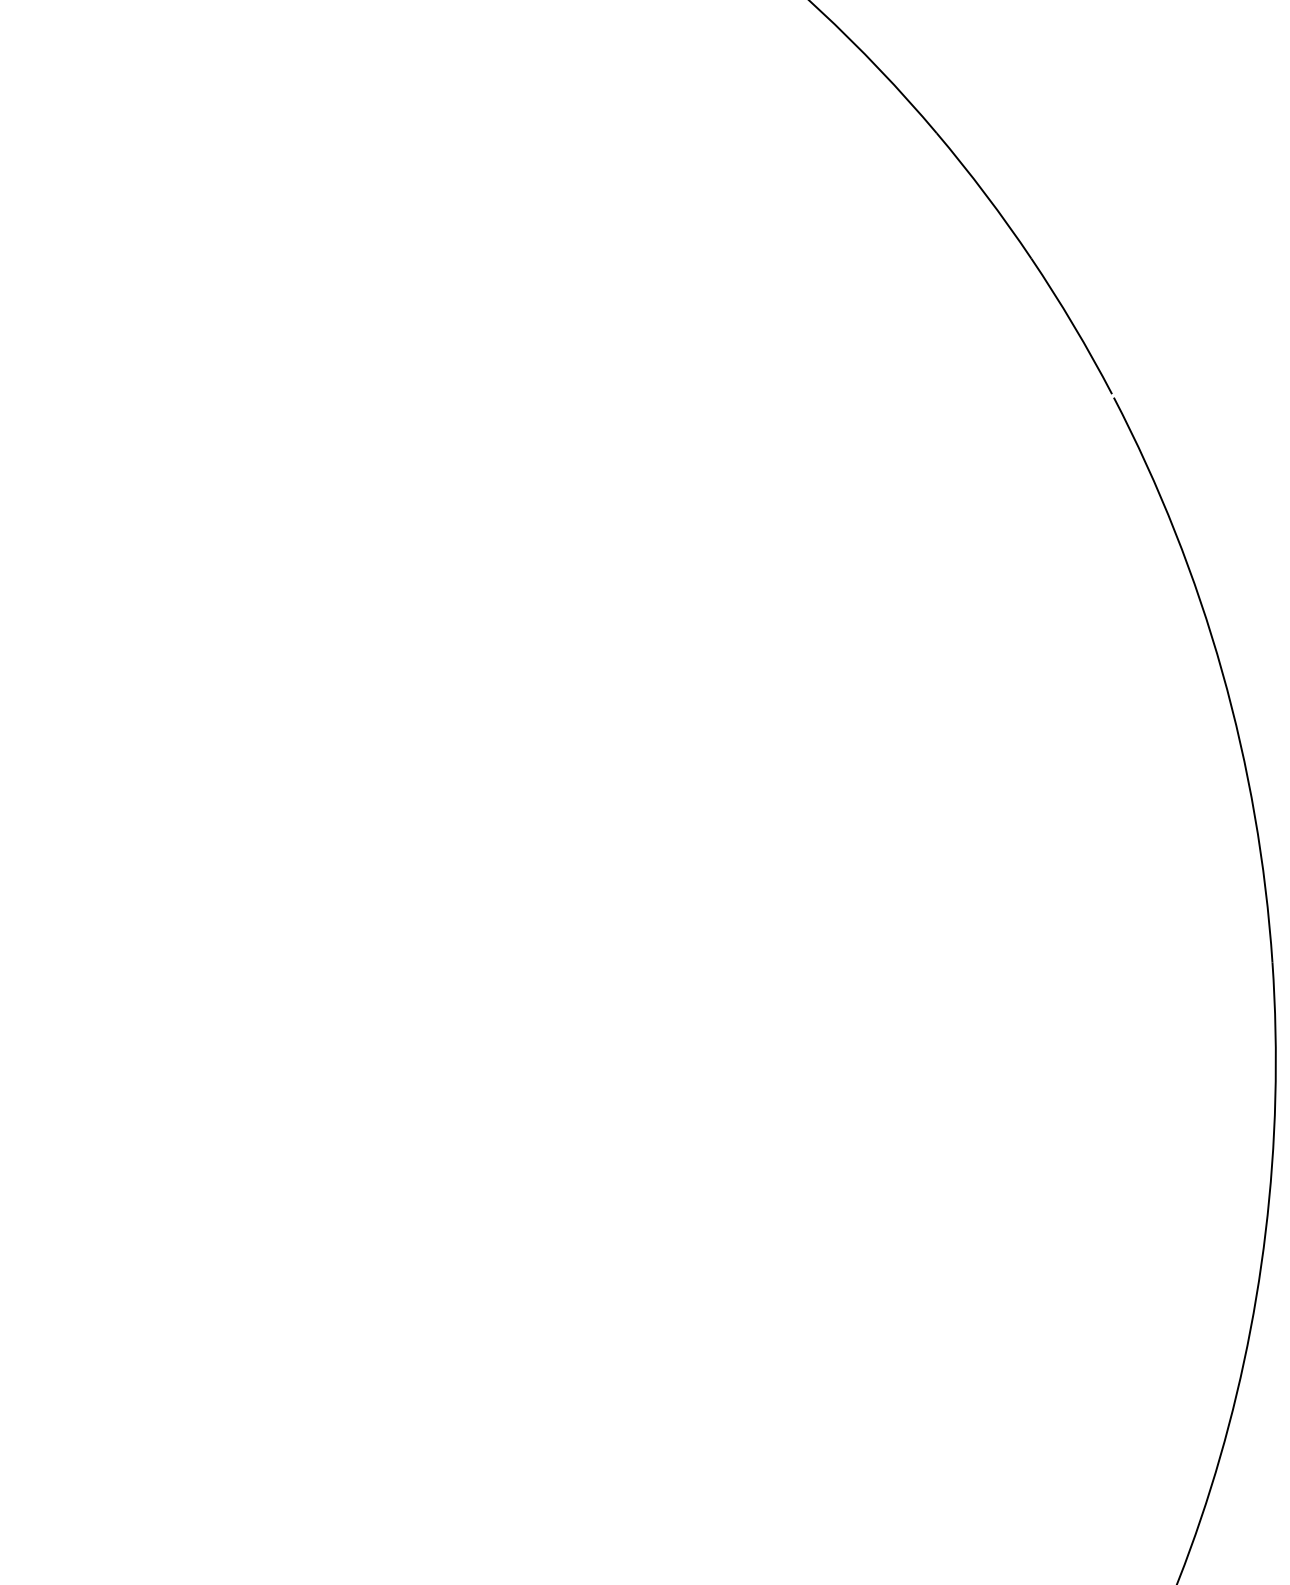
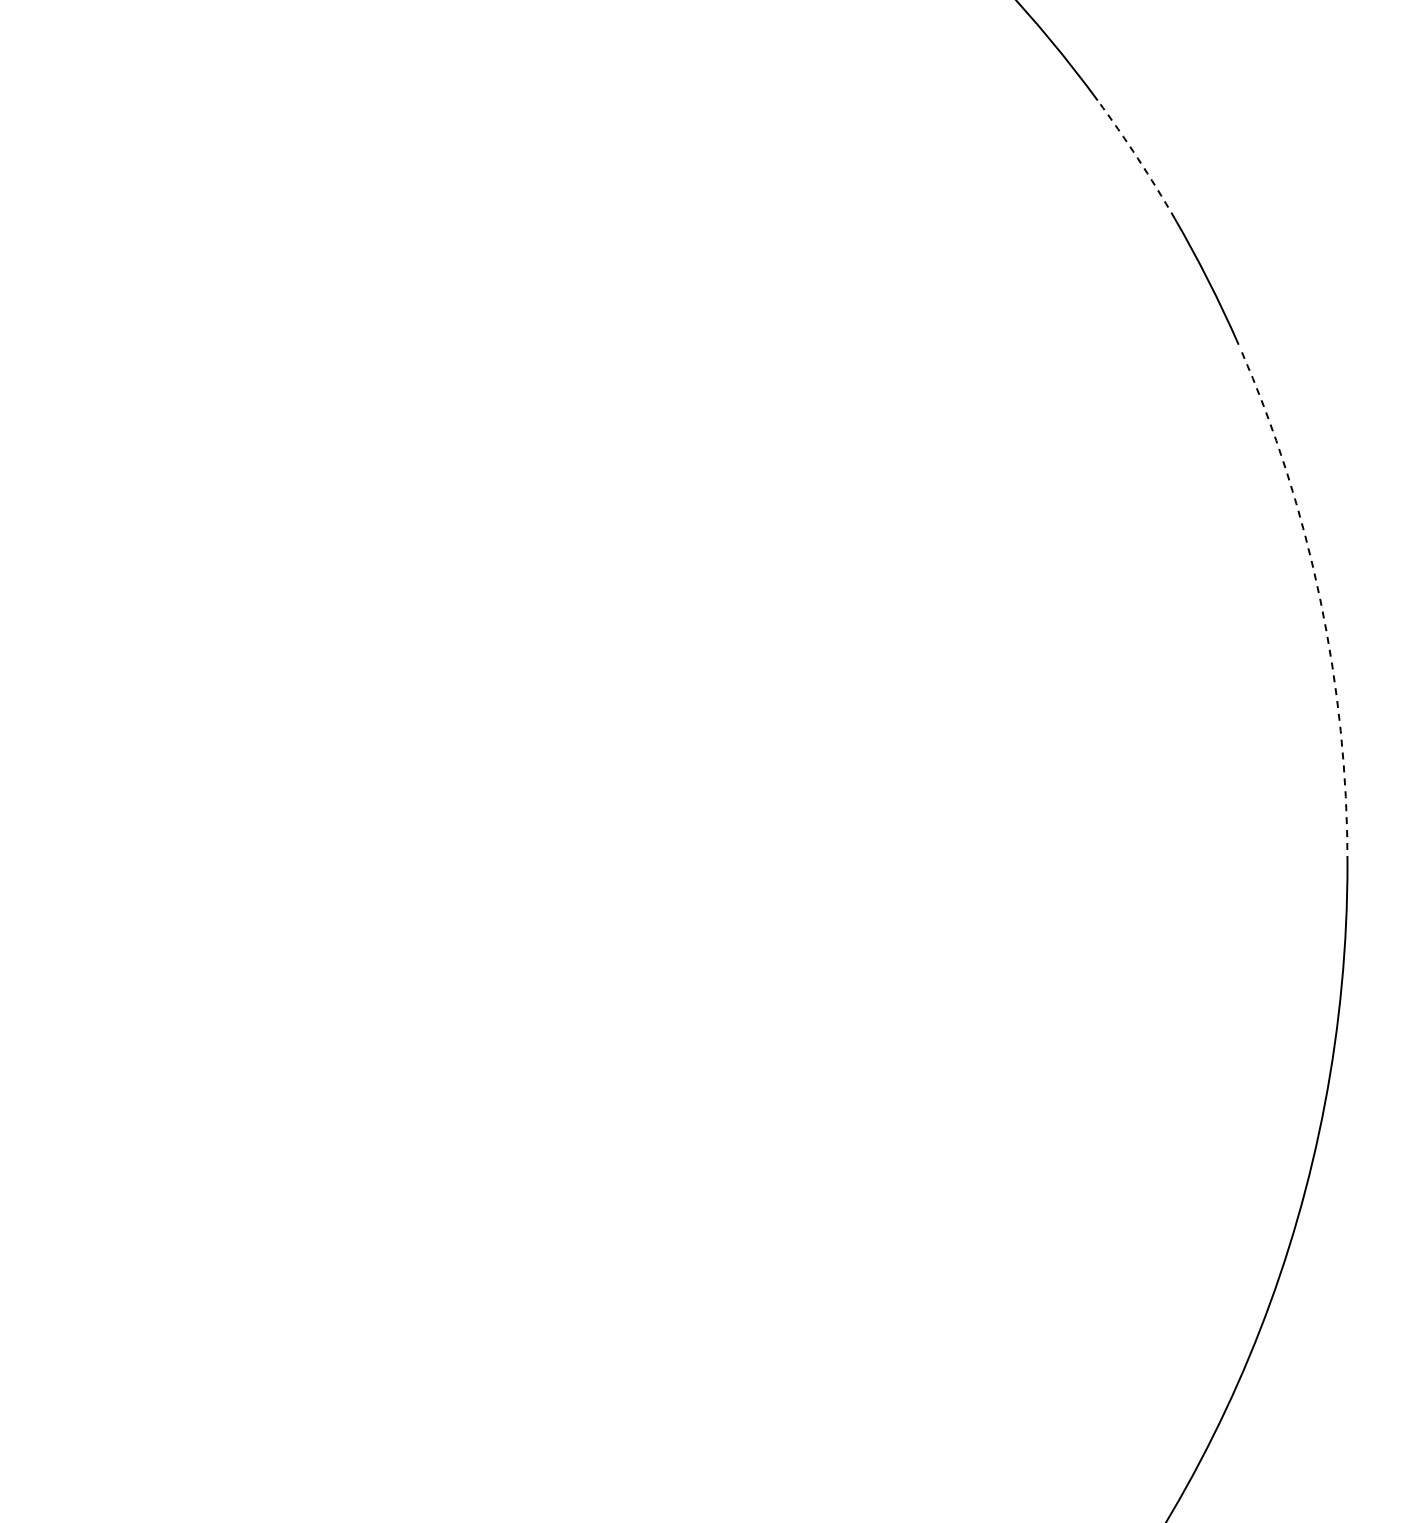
arc: (985, 194) -> (1137, 158), solid -> dashed
arc: (1222, 671) -> (1320, 599), solid -> dashed

